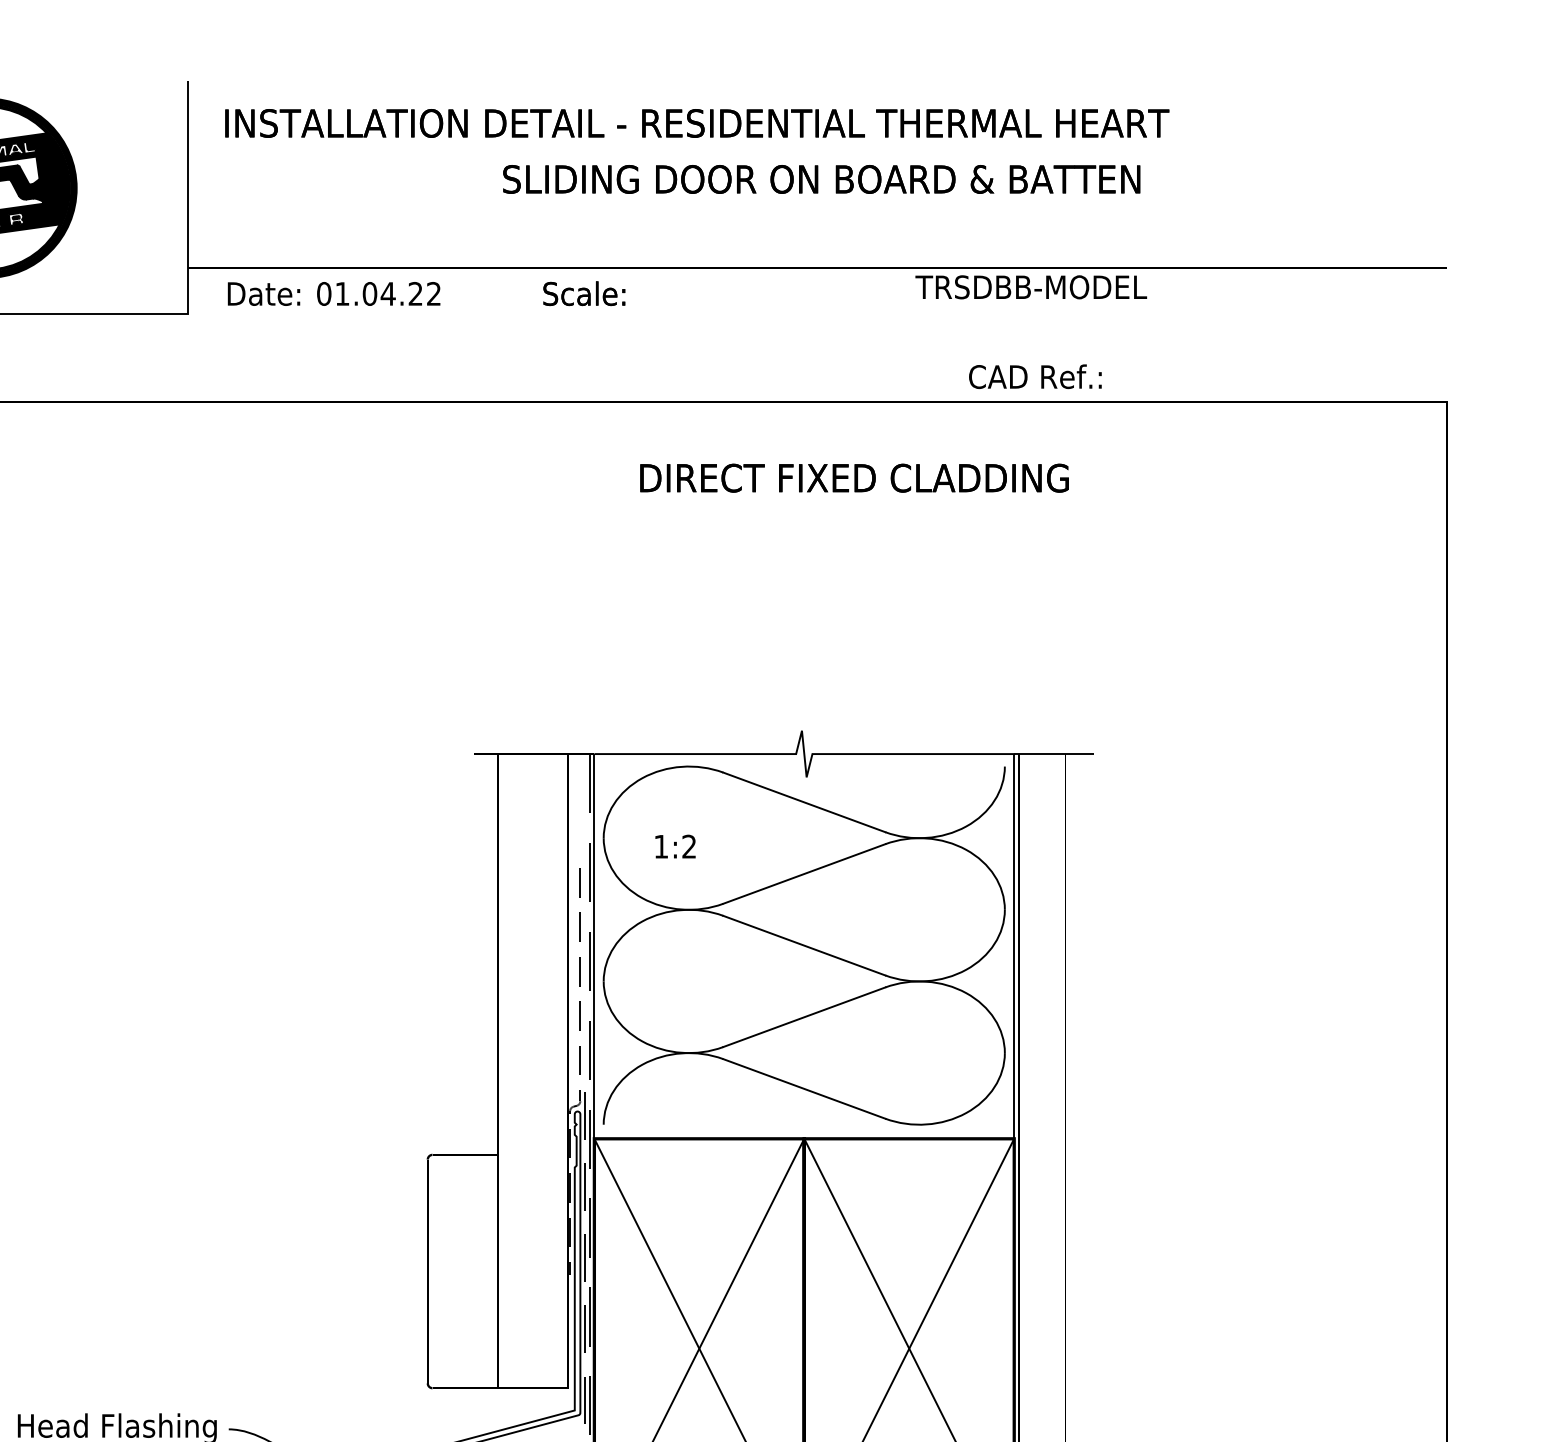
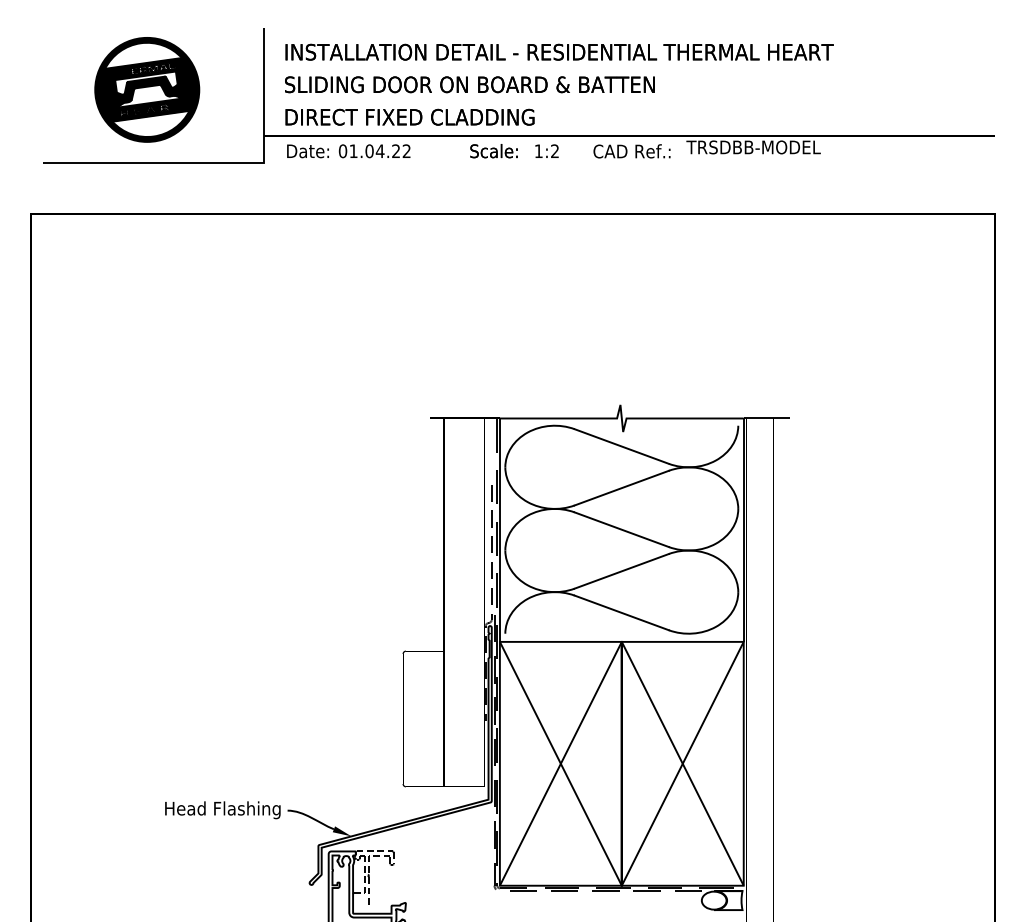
text: (820, 178) -> (469, 84), moved
text: (1034, 376) -> (631, 151), moved
text: (853, 476) -> (409, 116), moved
text: (674, 845) -> (546, 150), moved

